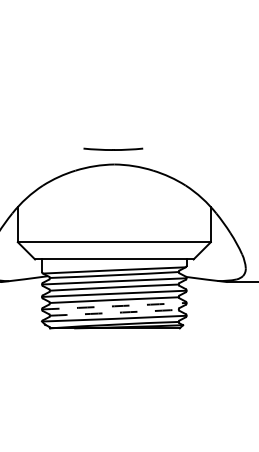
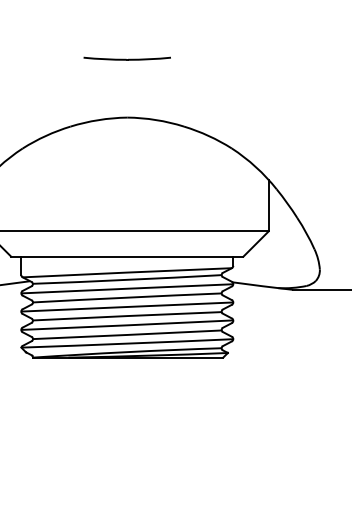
line: (113, 149) -> (127, 59), moved
arc: (114, 306) -> (127, 325), dashed -> solid
arc: (114, 312) -> (127, 334), dashed -> solid

